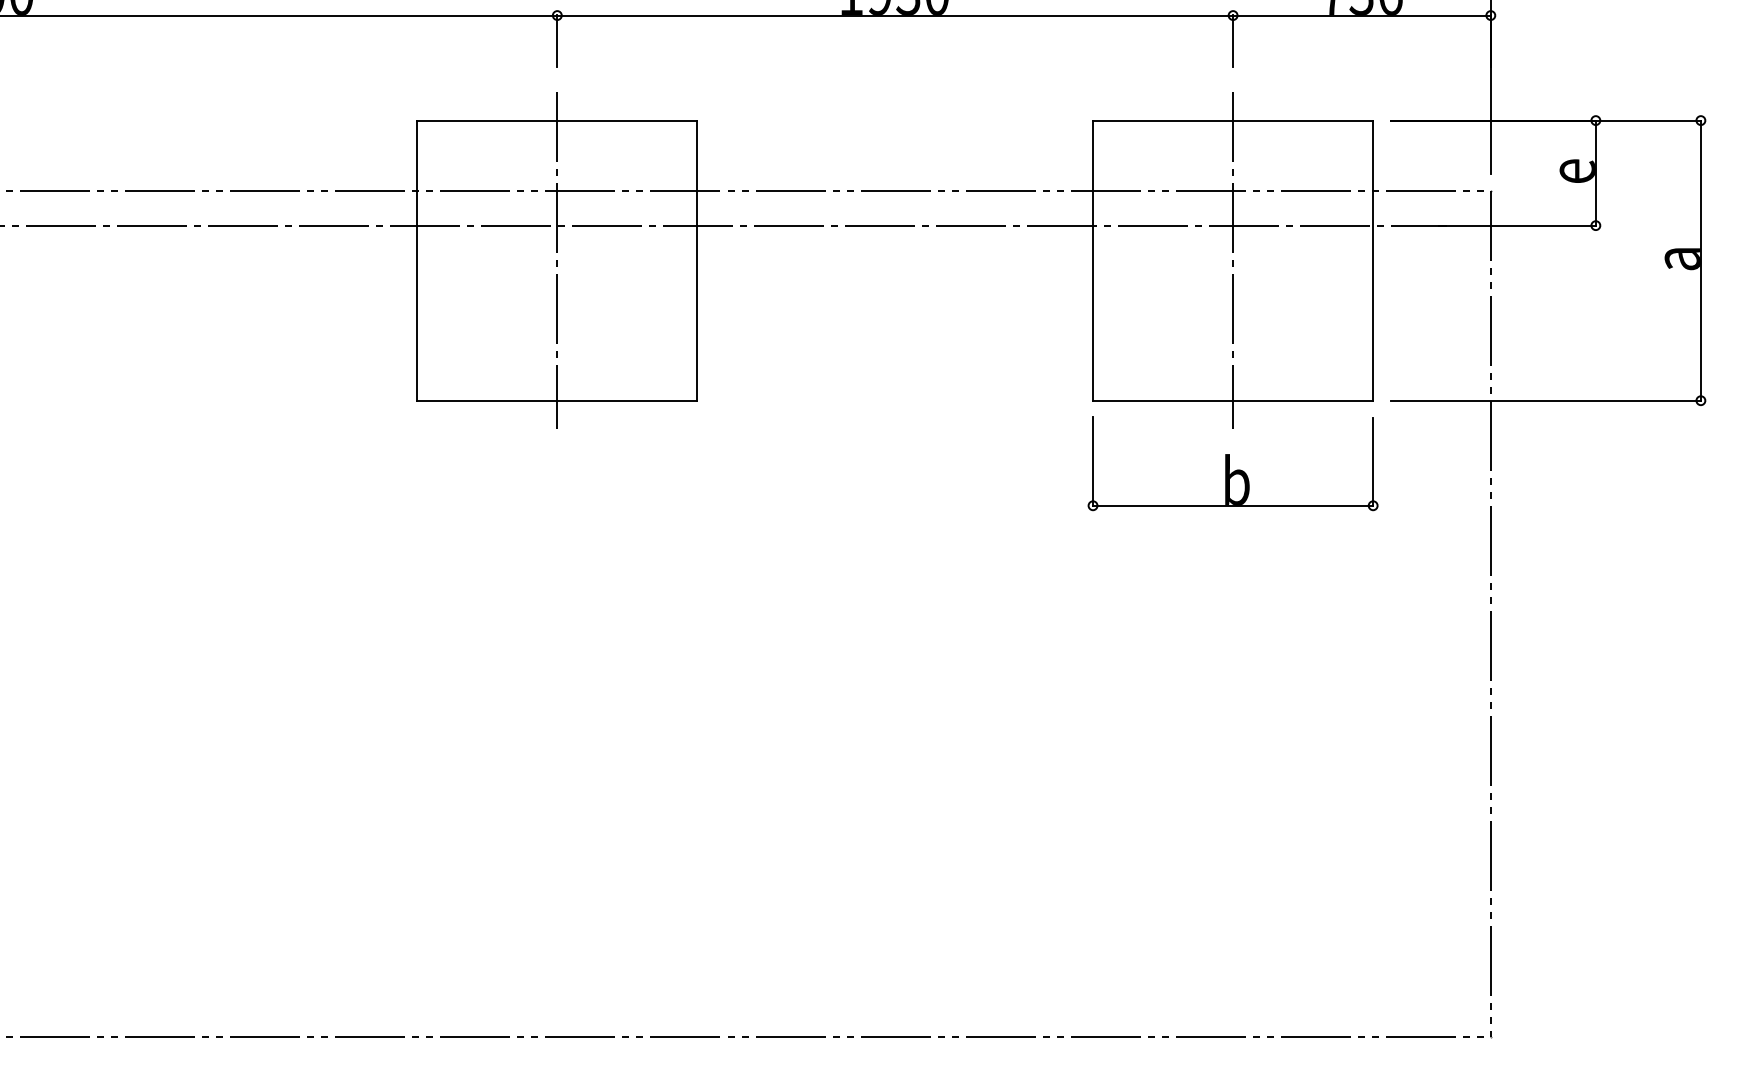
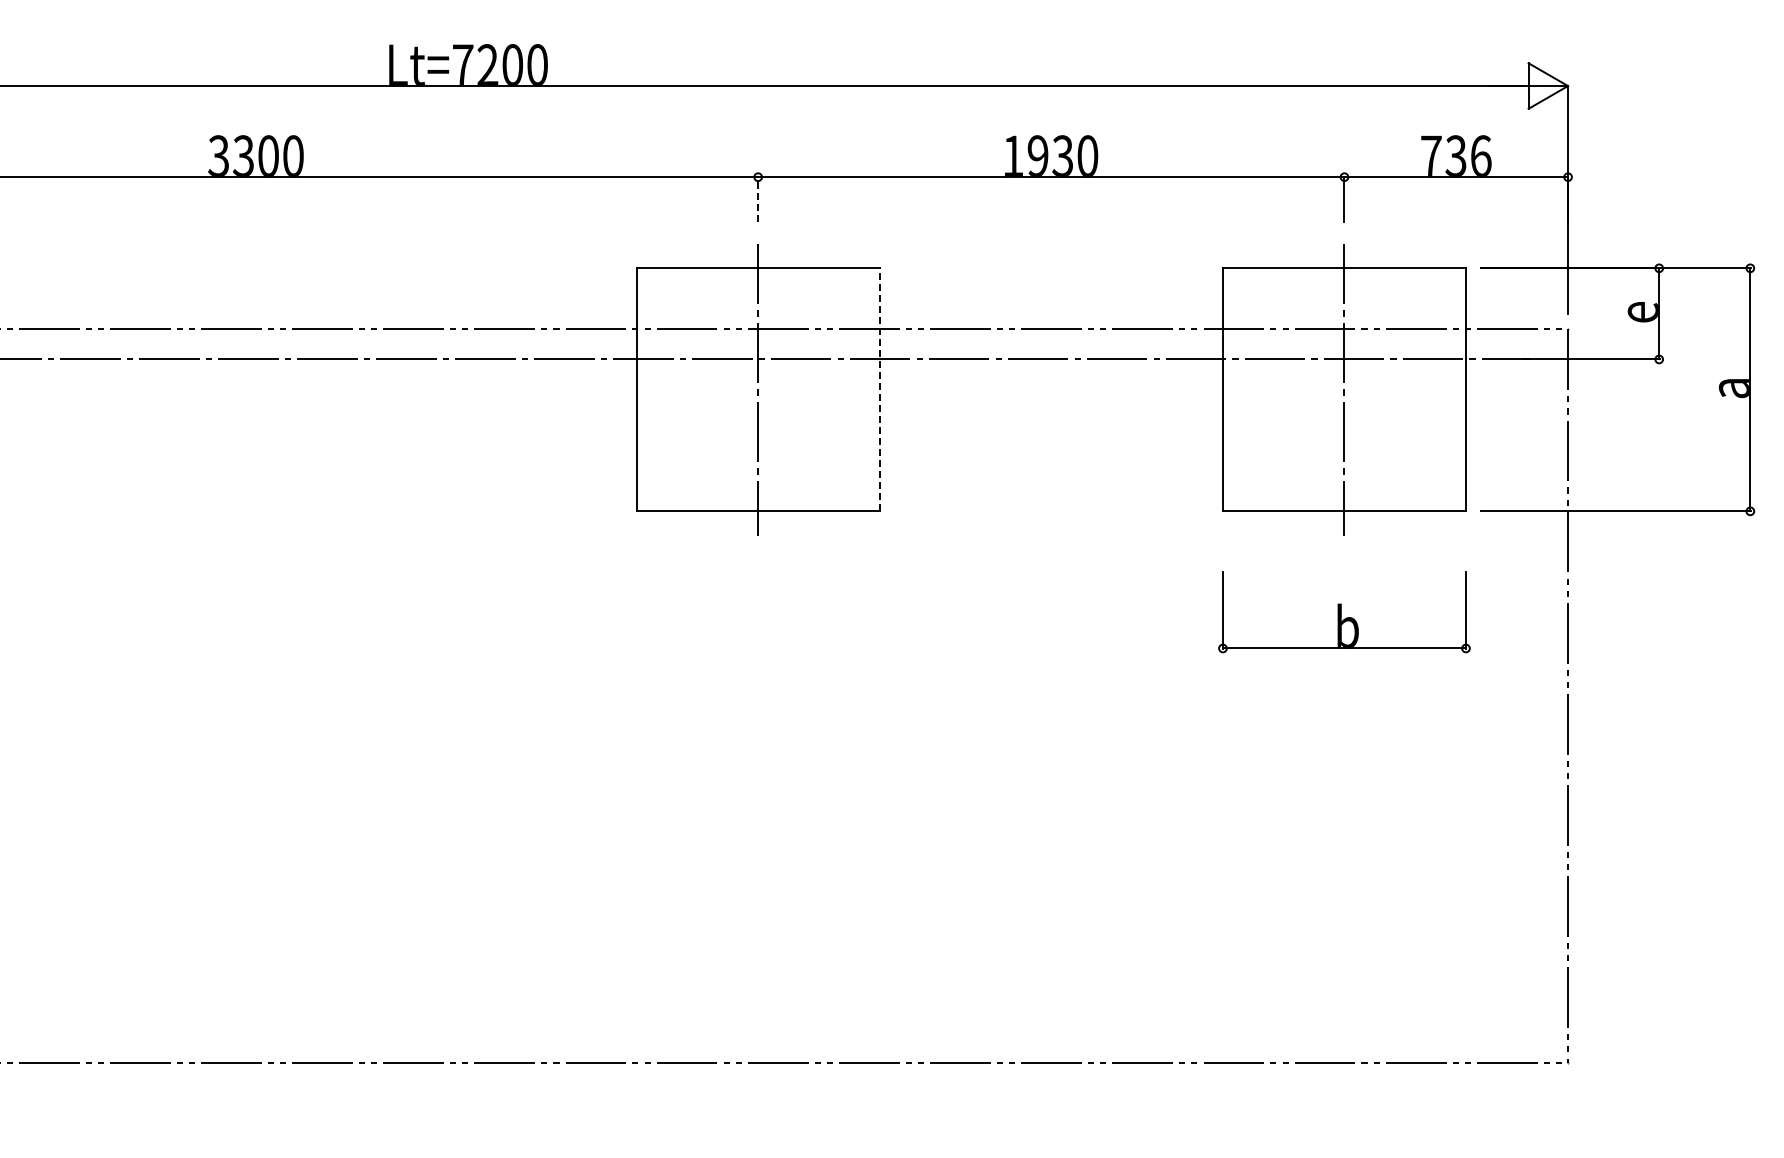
line: (557, 41) -> (758, 199), solid -> dashed
line: (697, 260) -> (879, 389), solid -> dashed
part: (1233, 464) -> (1344, 612), moved

